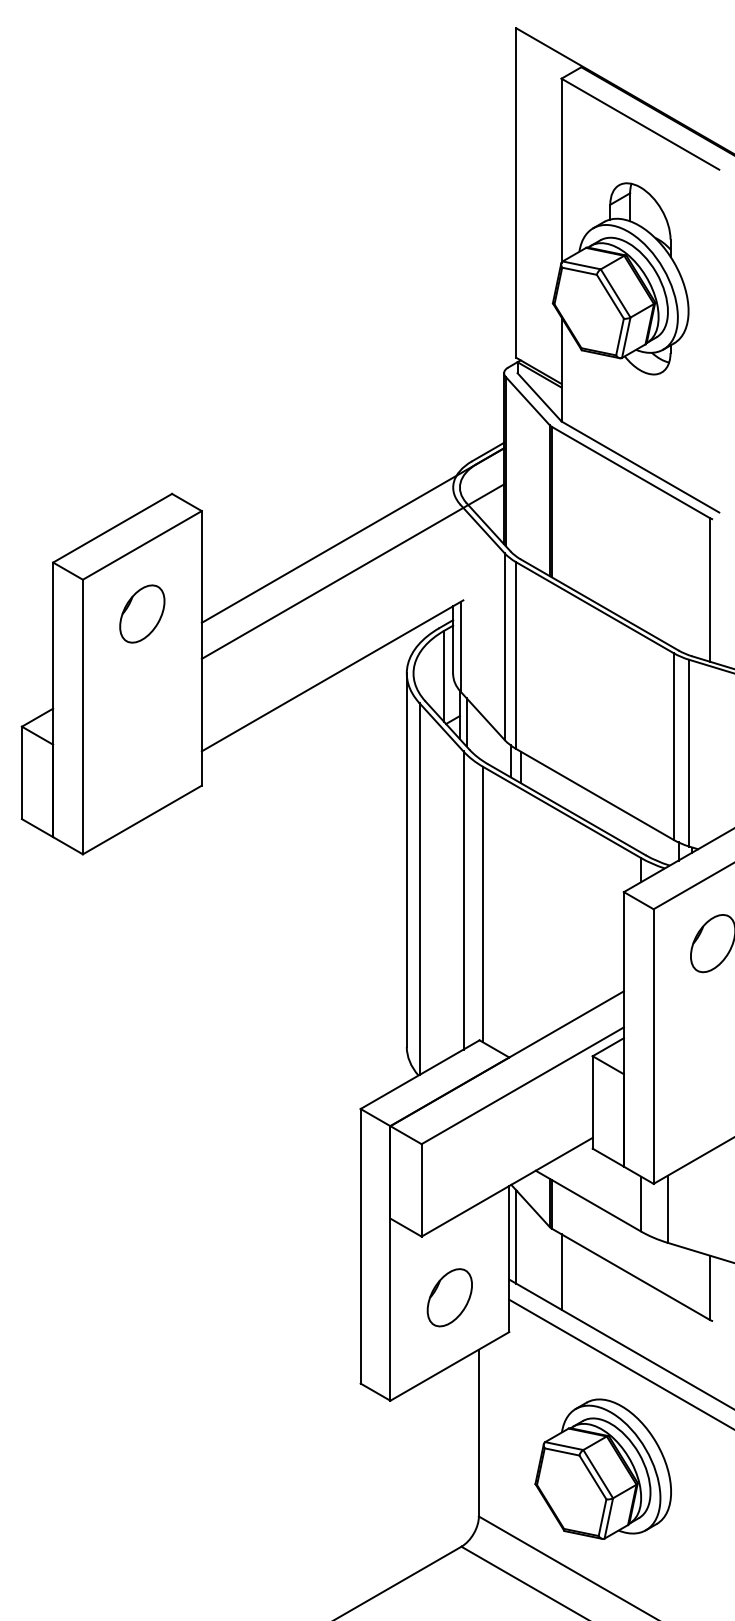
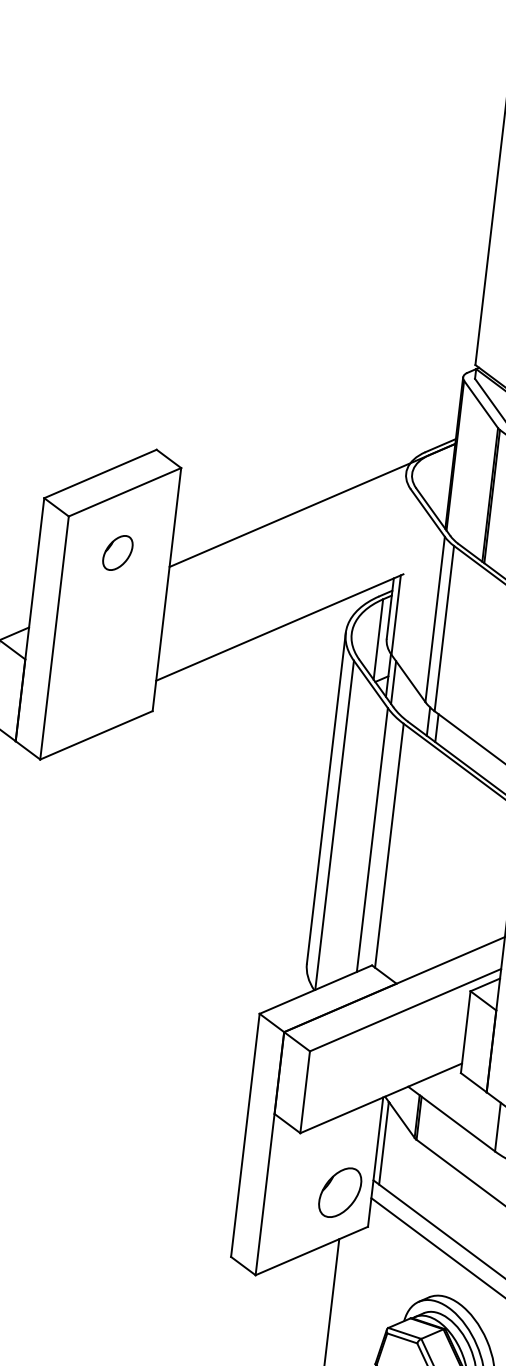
line: (352, 571) -> (308, 537), removed
part: (142, 613) -> (118, 552), size x0.7
line: (561, 1271) -> (420, 1178), removed
part: (449, 1297) -> (339, 1192), moved

